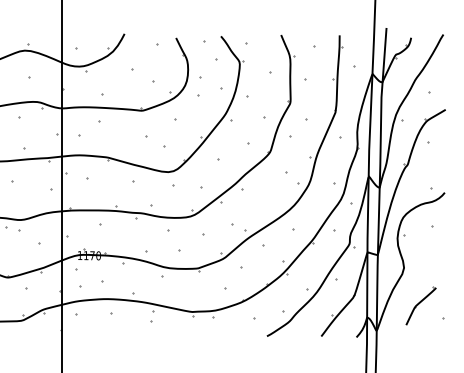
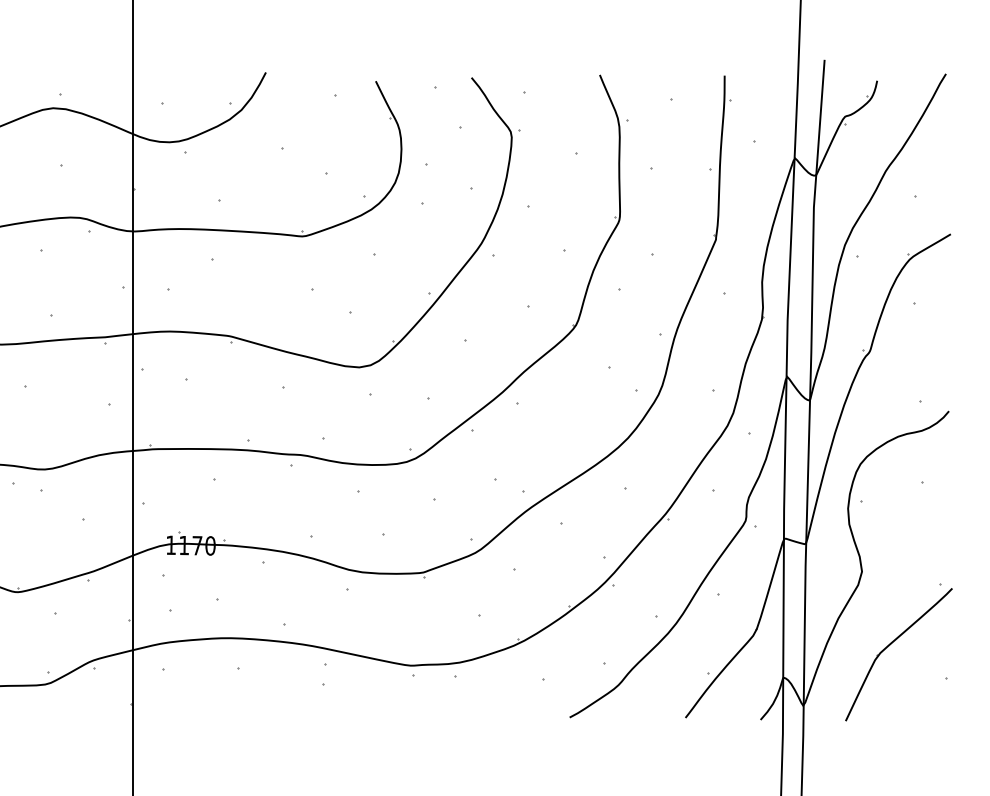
part: (420, 305) -> (897, 651), size x1.67

